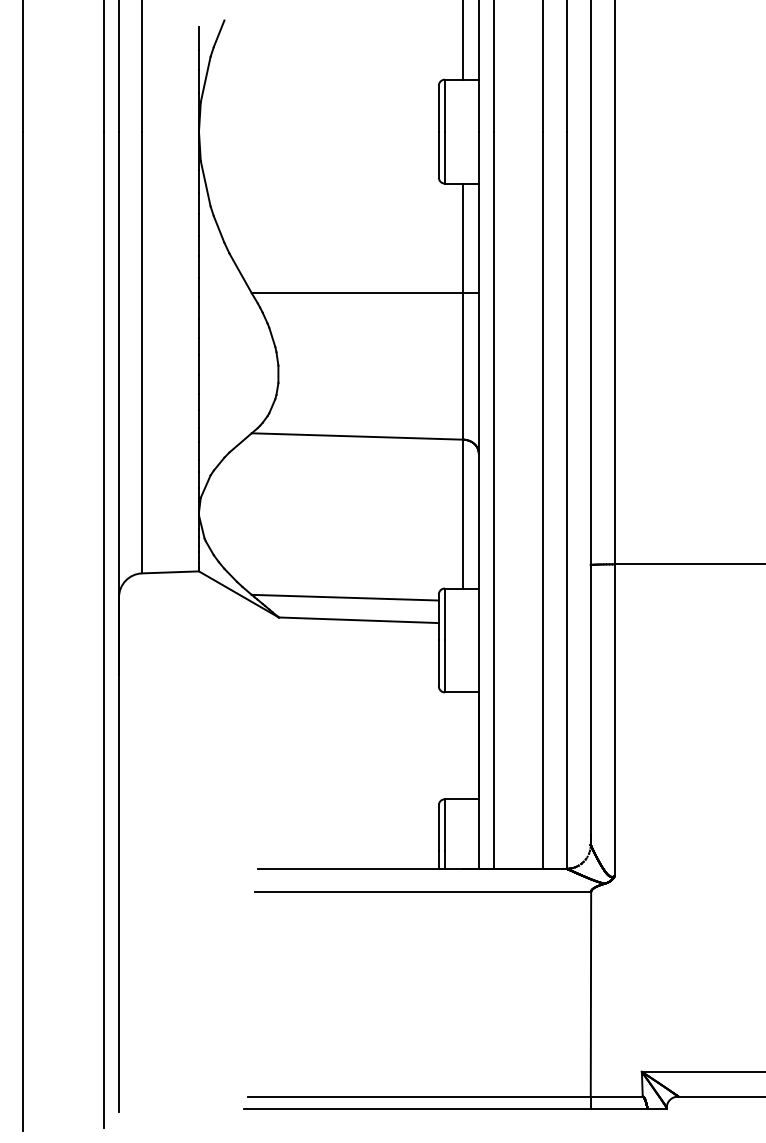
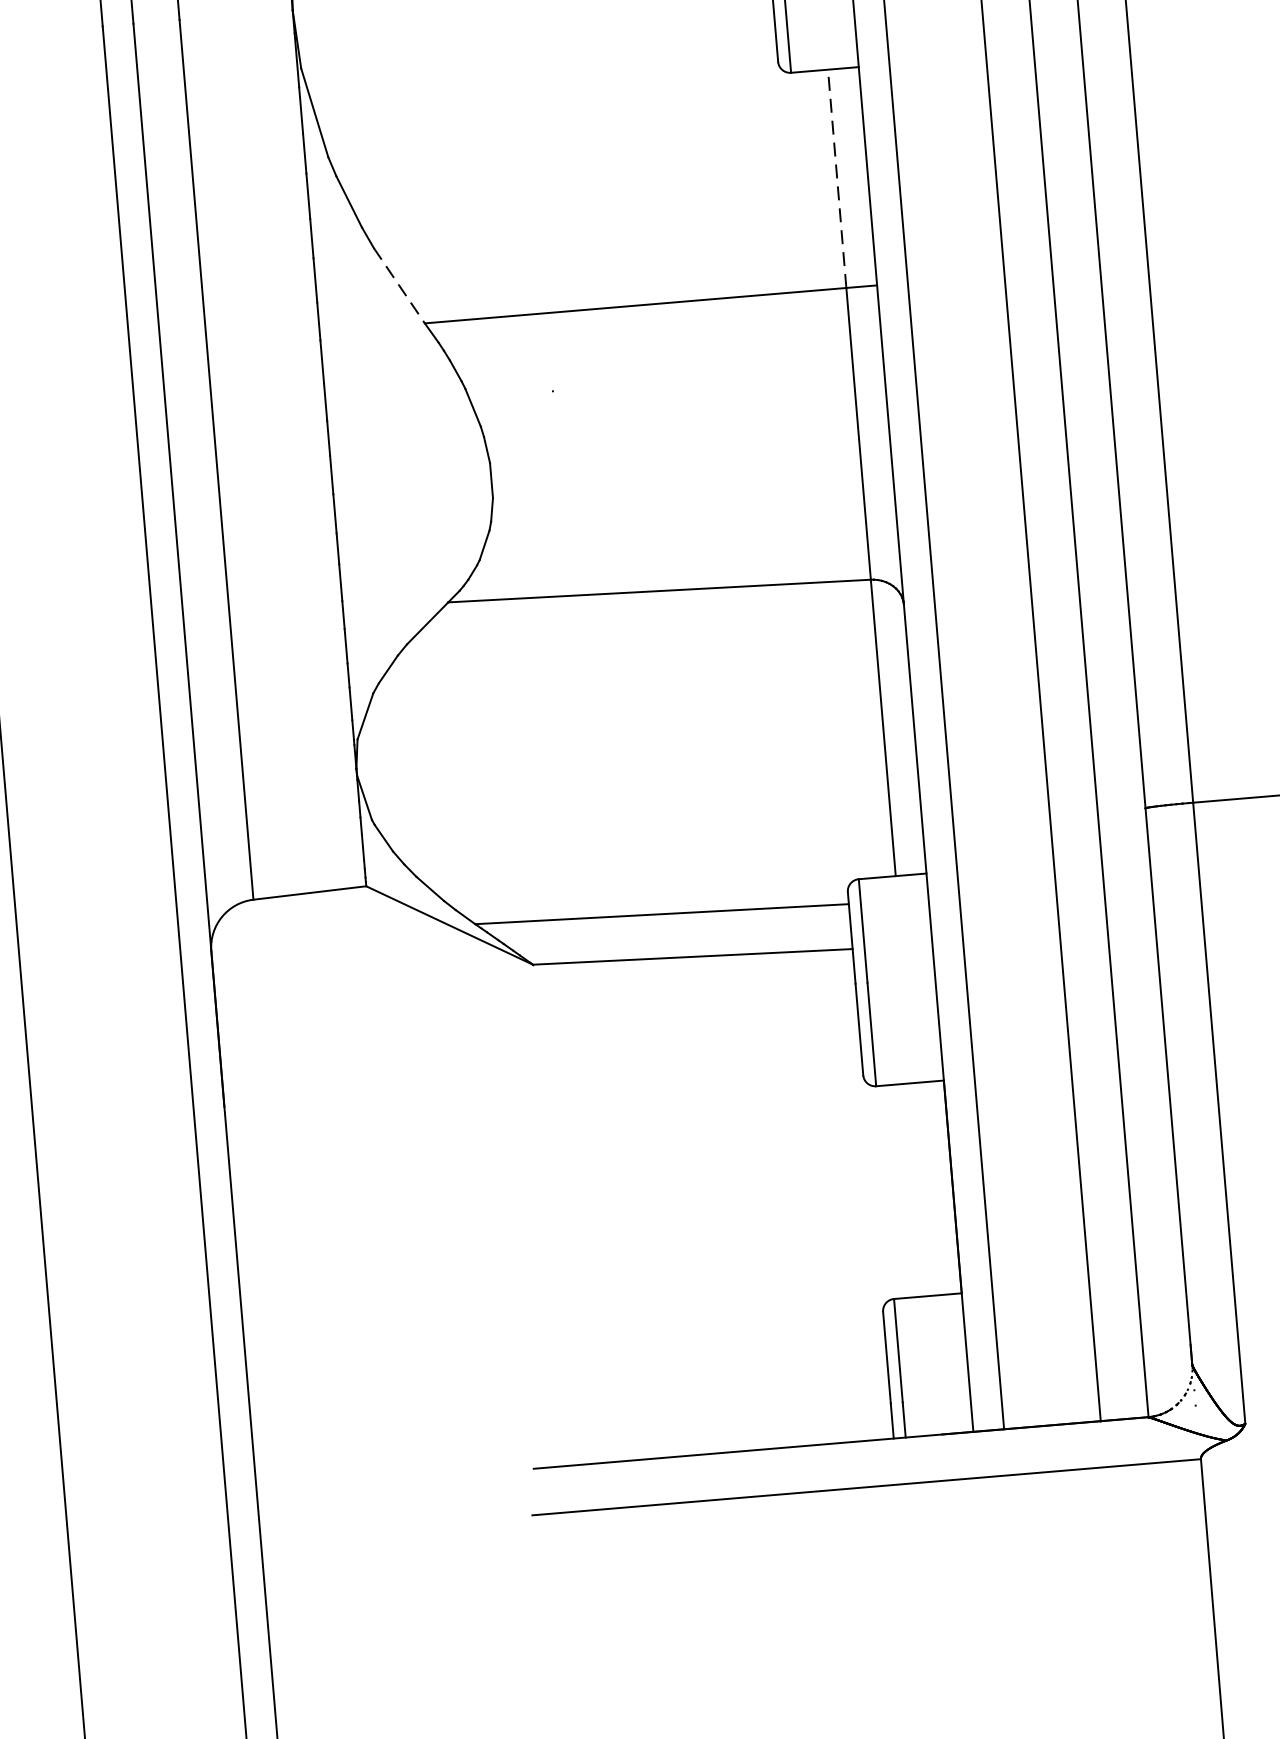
line: (463, 238) -> (837, 178), solid -> dashed
line: (240, 273) -> (399, 286), solid -> dashed

